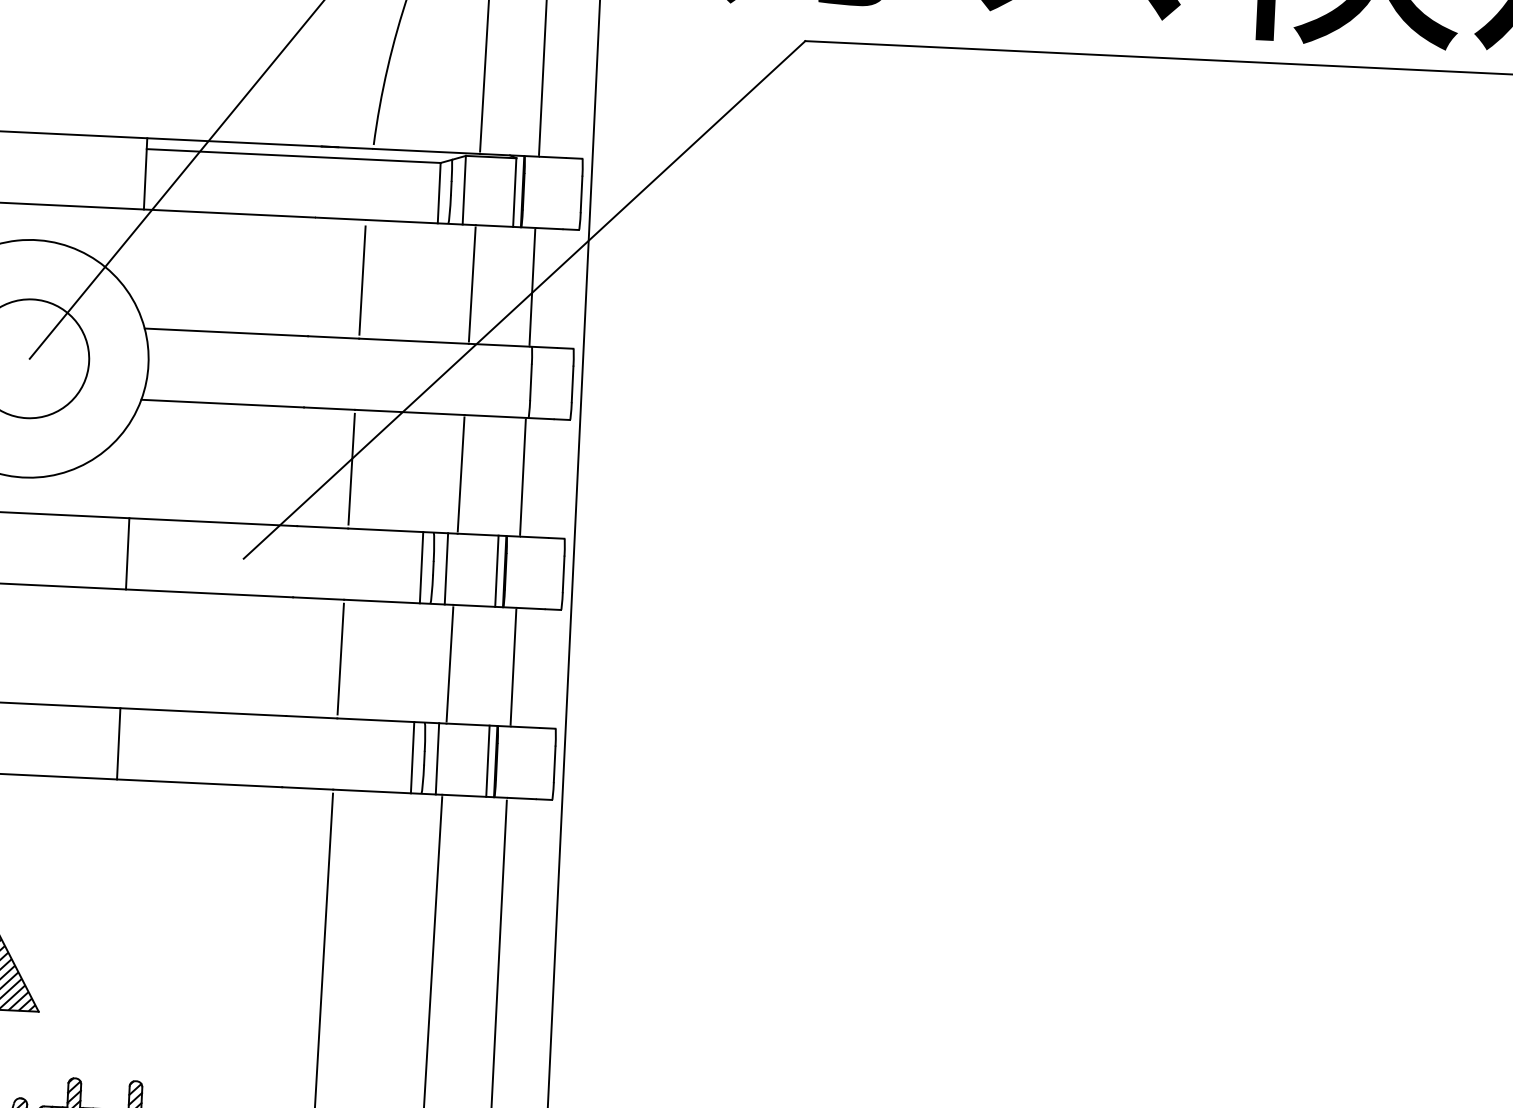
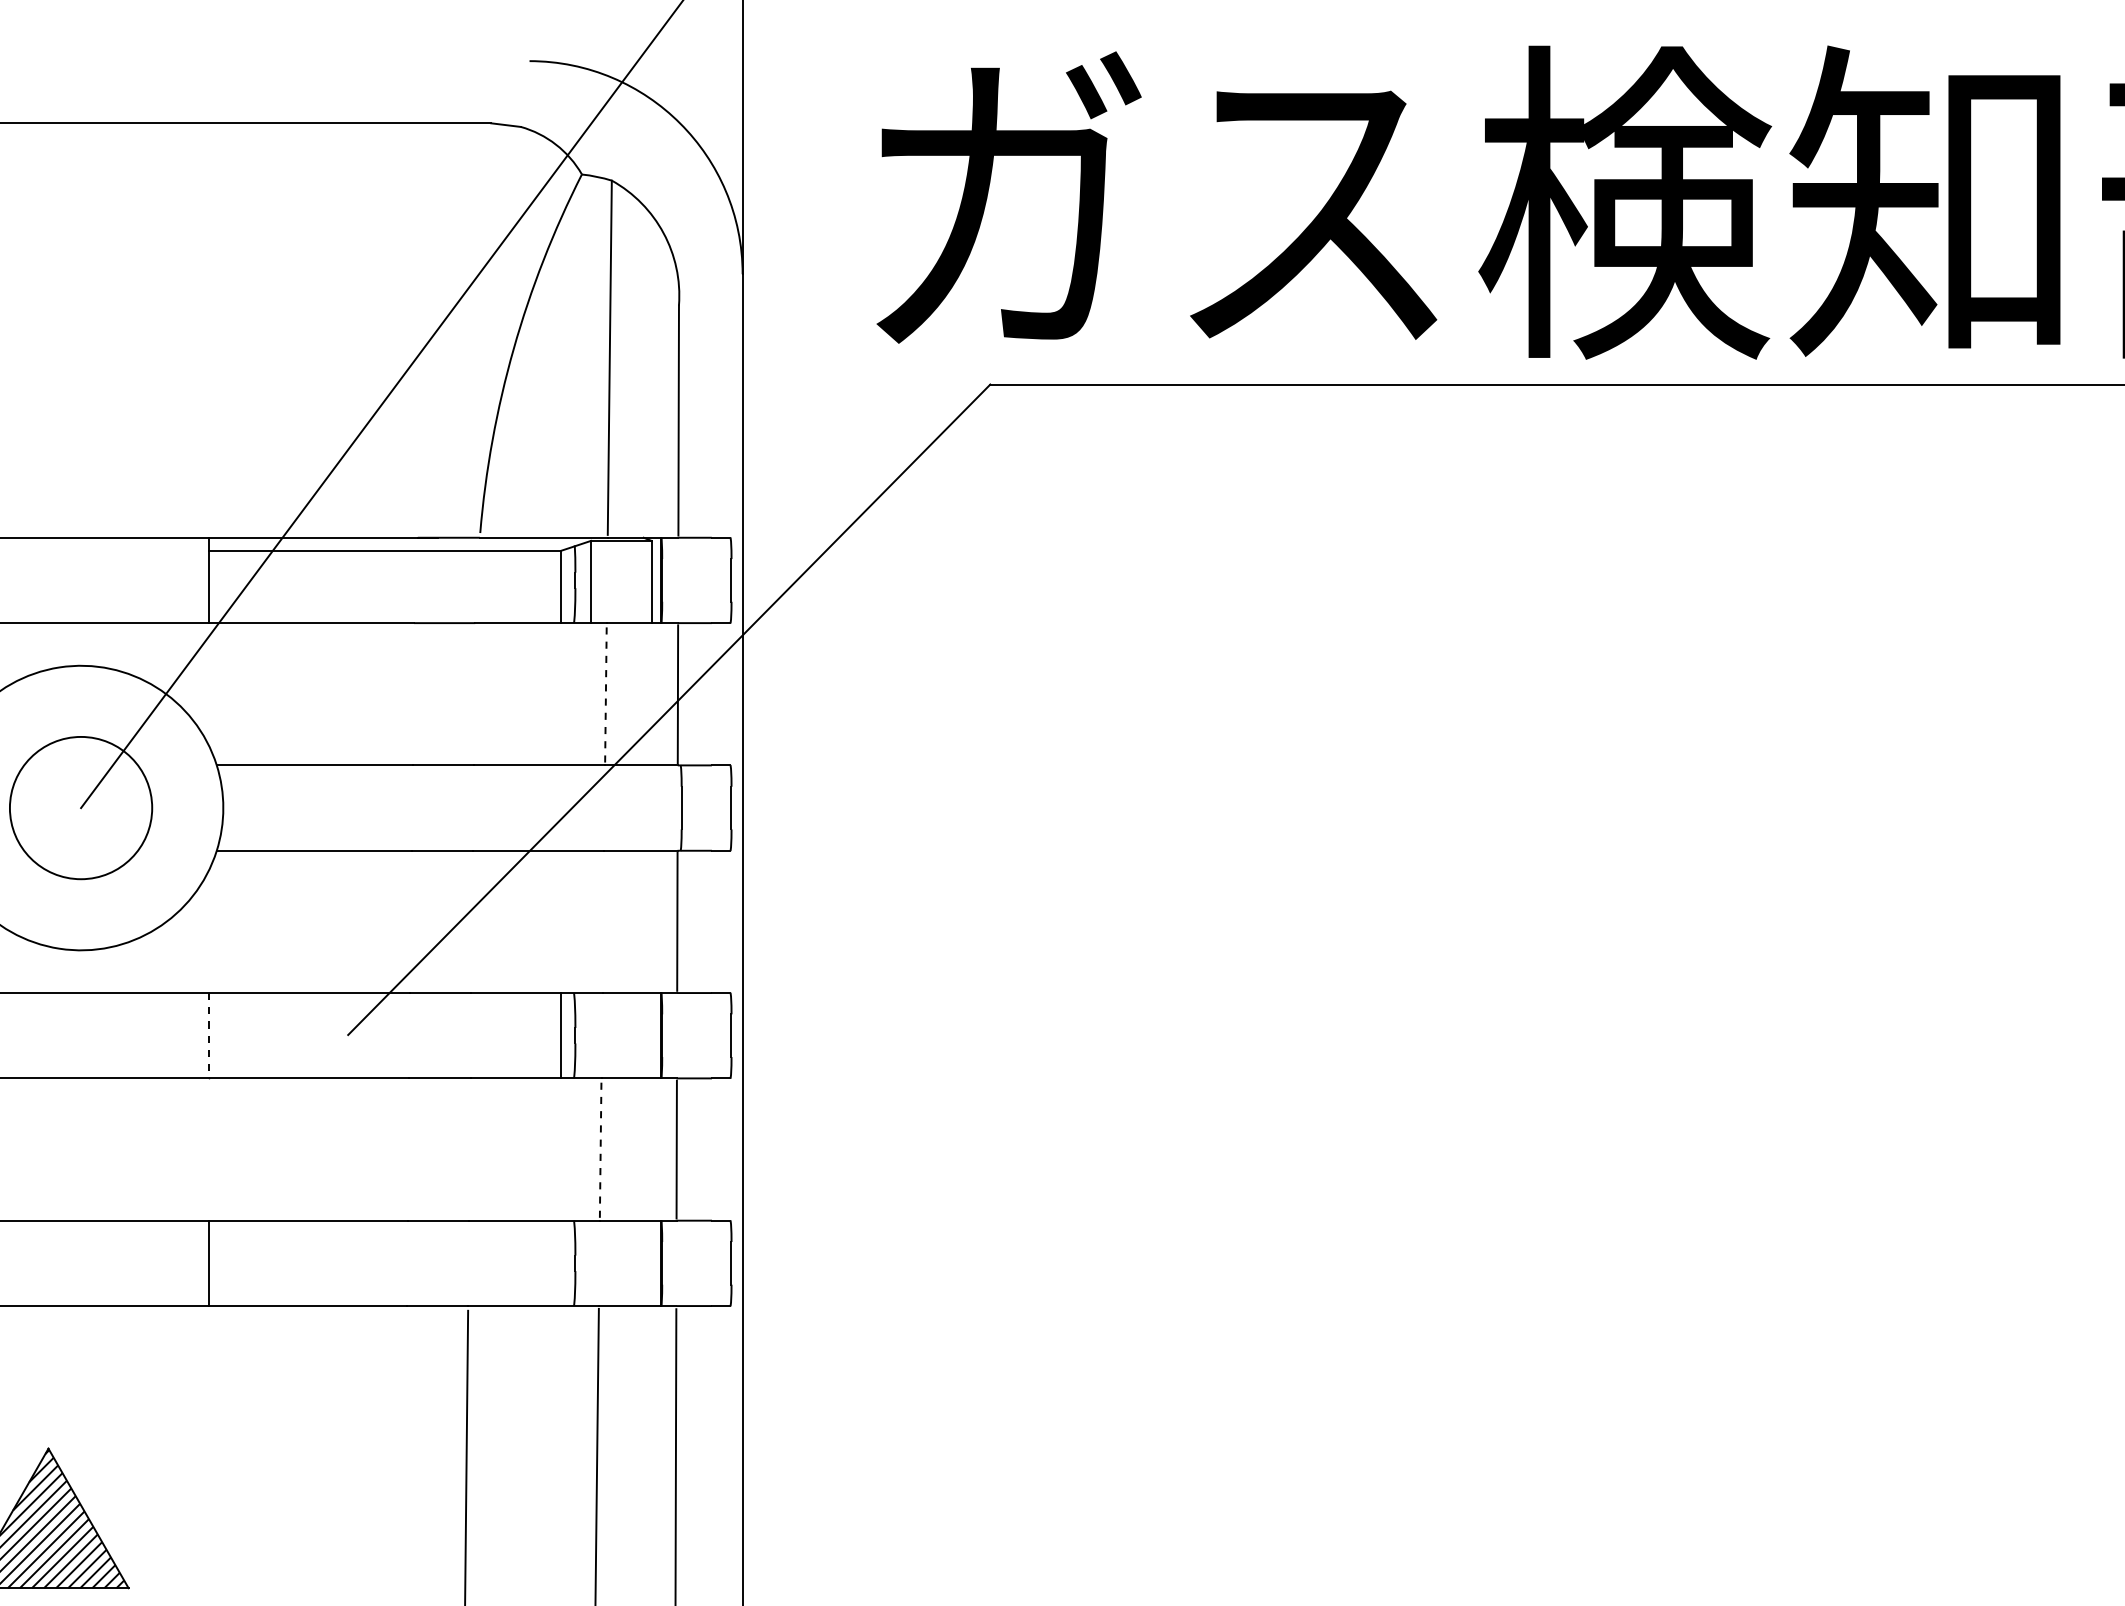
line: (362, 280) -> (474, 695), removed
line: (471, 283) -> (605, 693), solid -> dashed
line: (351, 468) -> (471, 921), removed
line: (461, 474) -> (603, 921), removed
line: (128, 553) -> (209, 1035), solid -> dashed
line: (446, 568) -> (591, 1035), removed
line: (496, 571) -> (651, 1035), removed
line: (340, 659) -> (469, 1149), removed
line: (449, 664) -> (600, 1149), solid -> dashed
line: (412, 757) -> (561, 1263), removed
line: (437, 758) -> (591, 1263), removed
line: (487, 761) -> (651, 1263), removed

